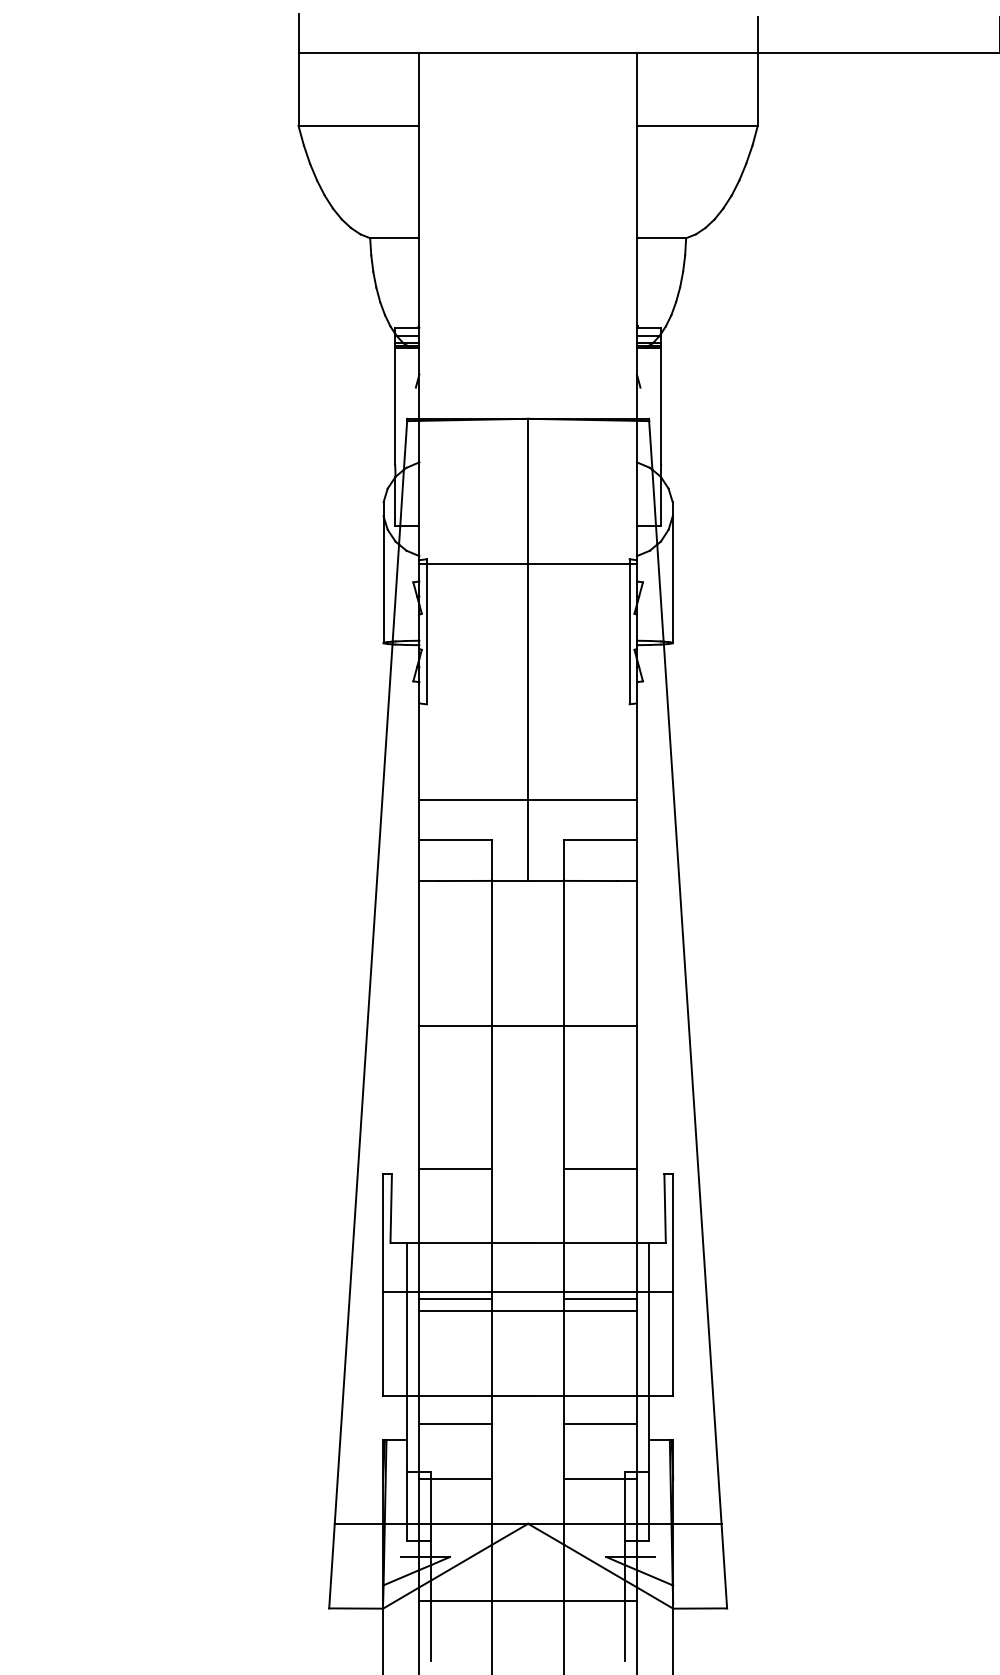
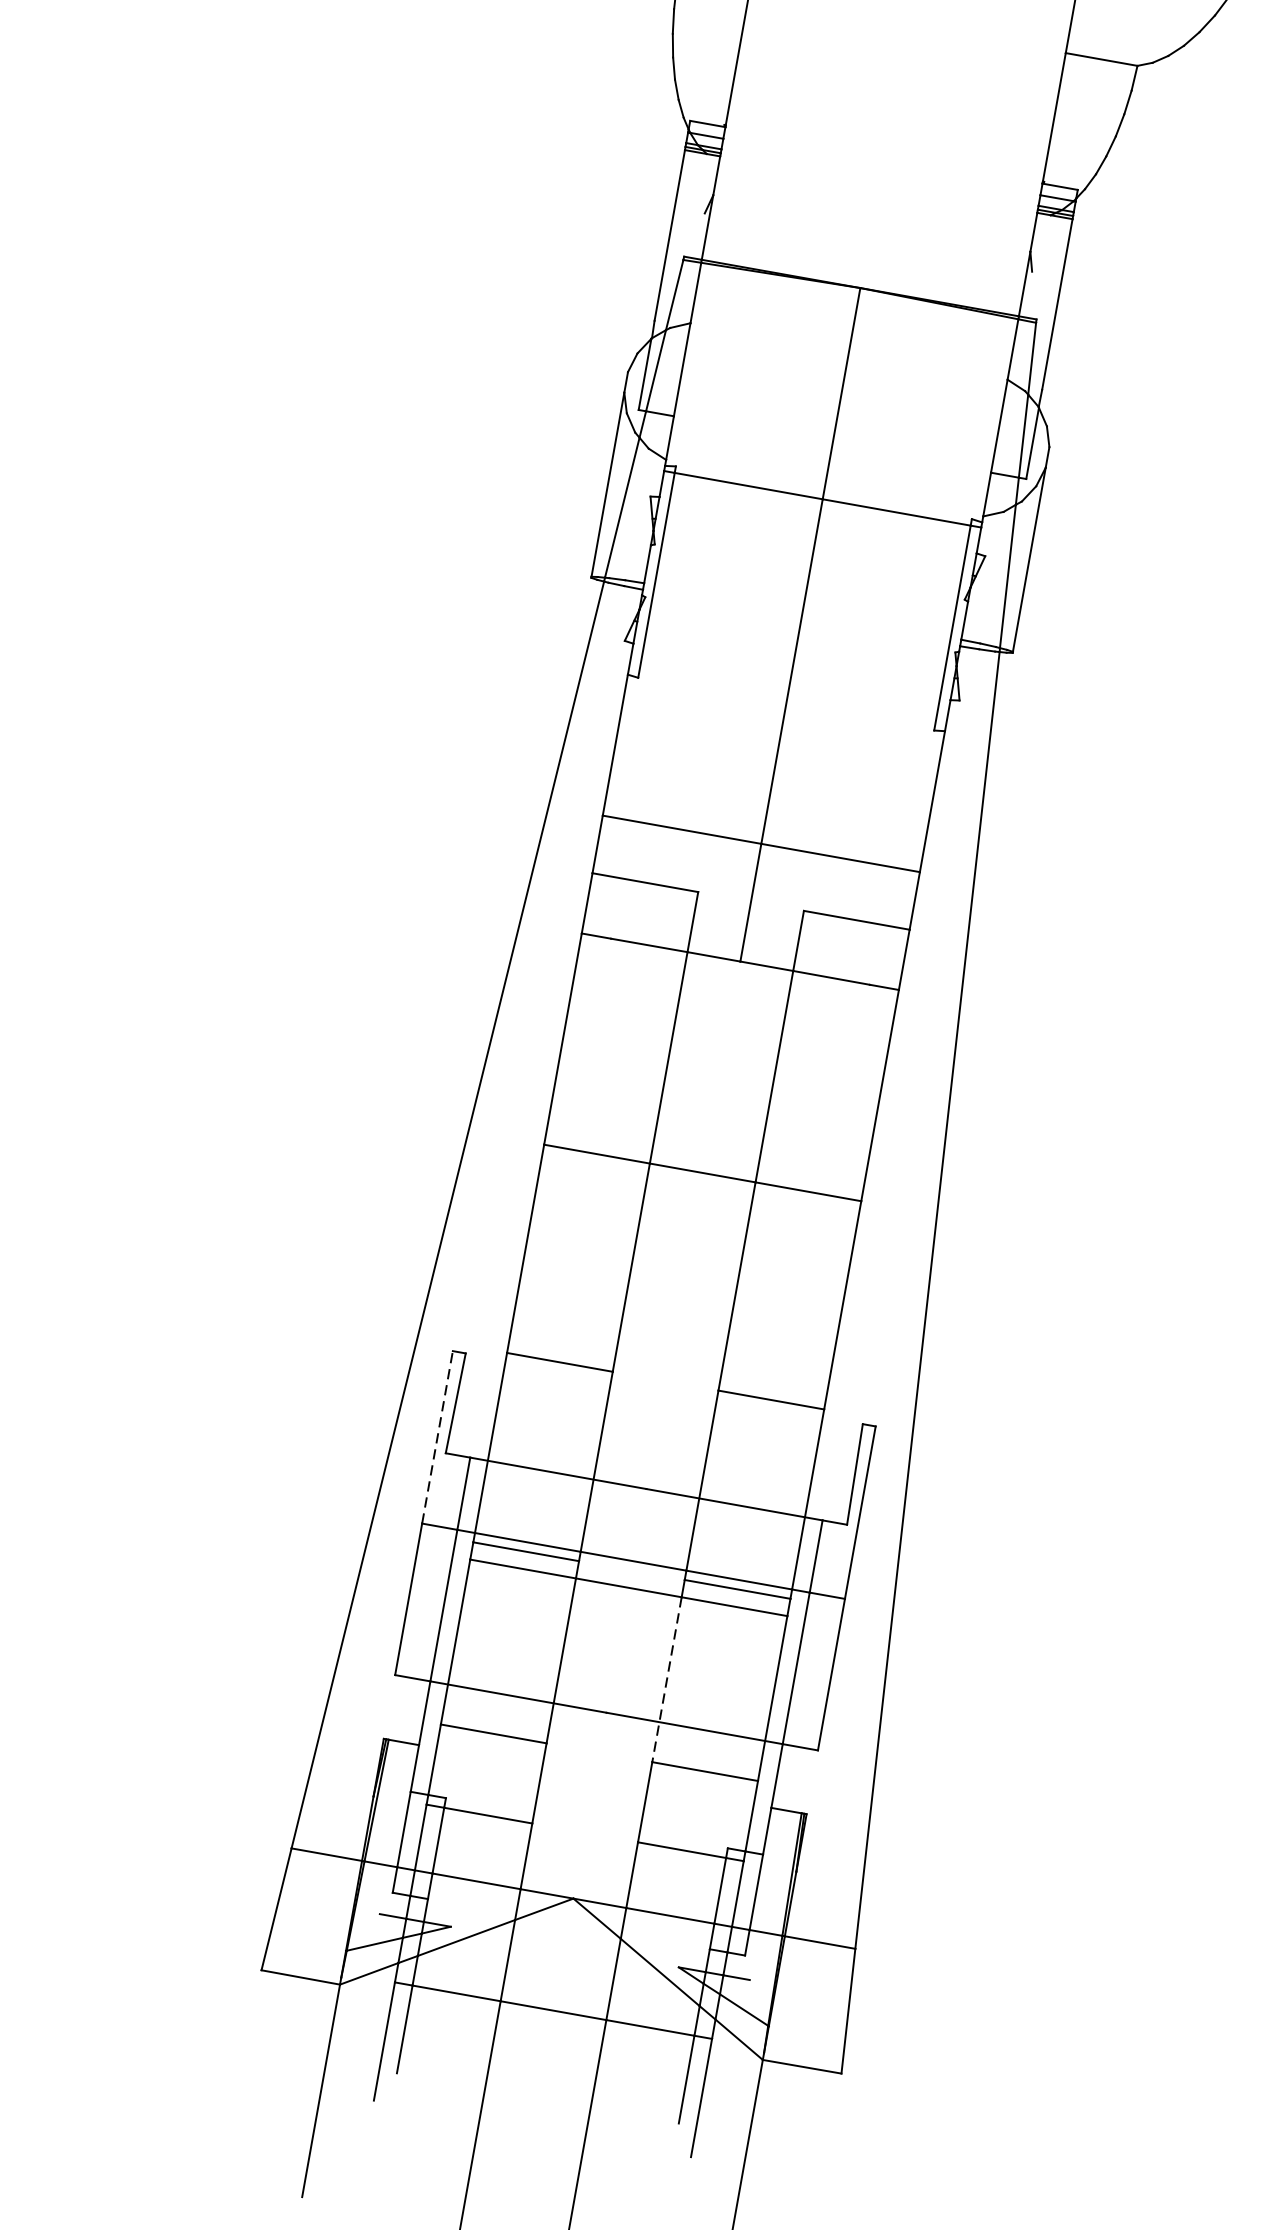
line: (383, 1232) -> (438, 1436), solid -> dashed
line: (564, 1367) -> (667, 1680), solid -> dashed

